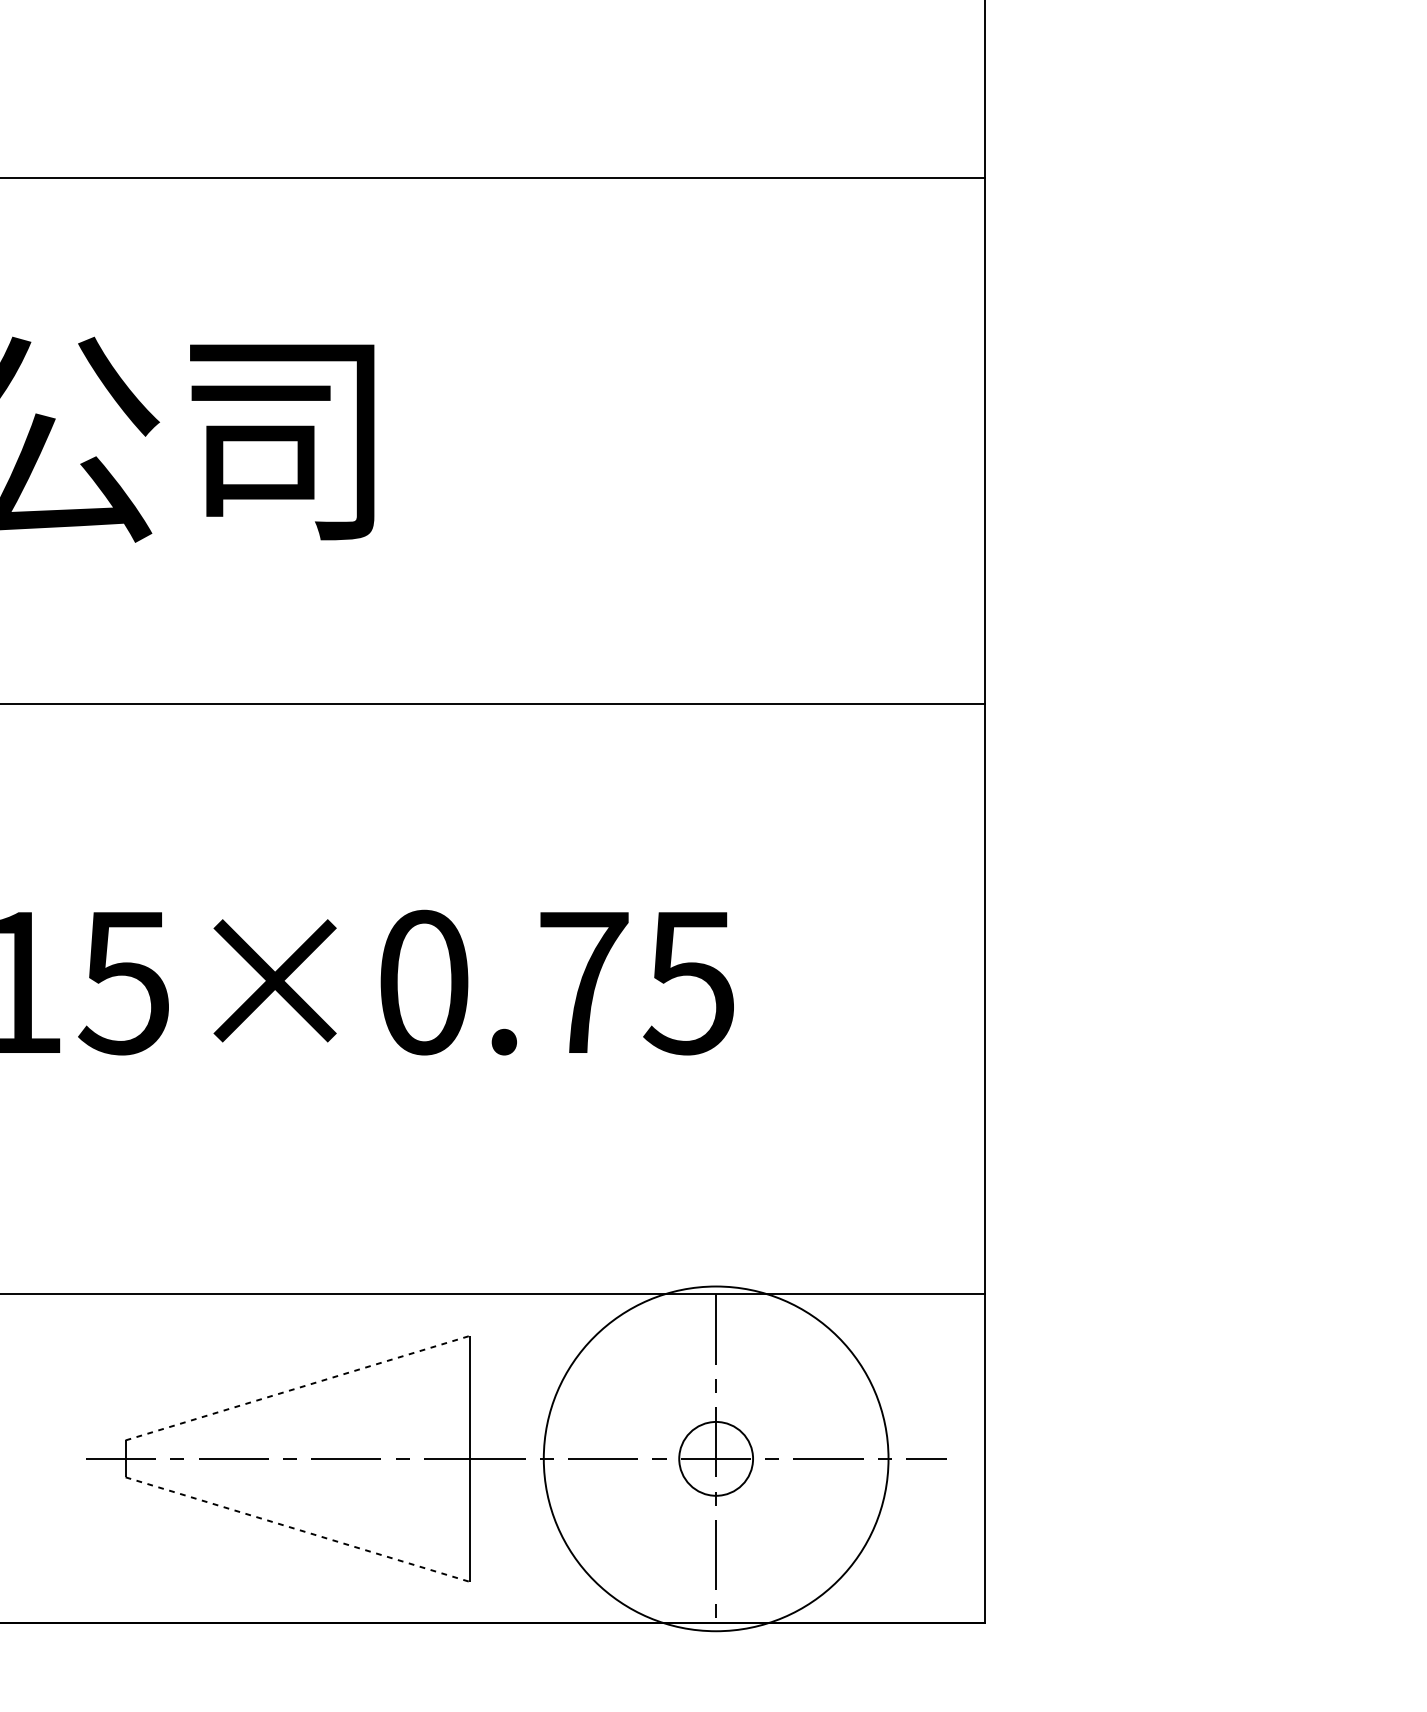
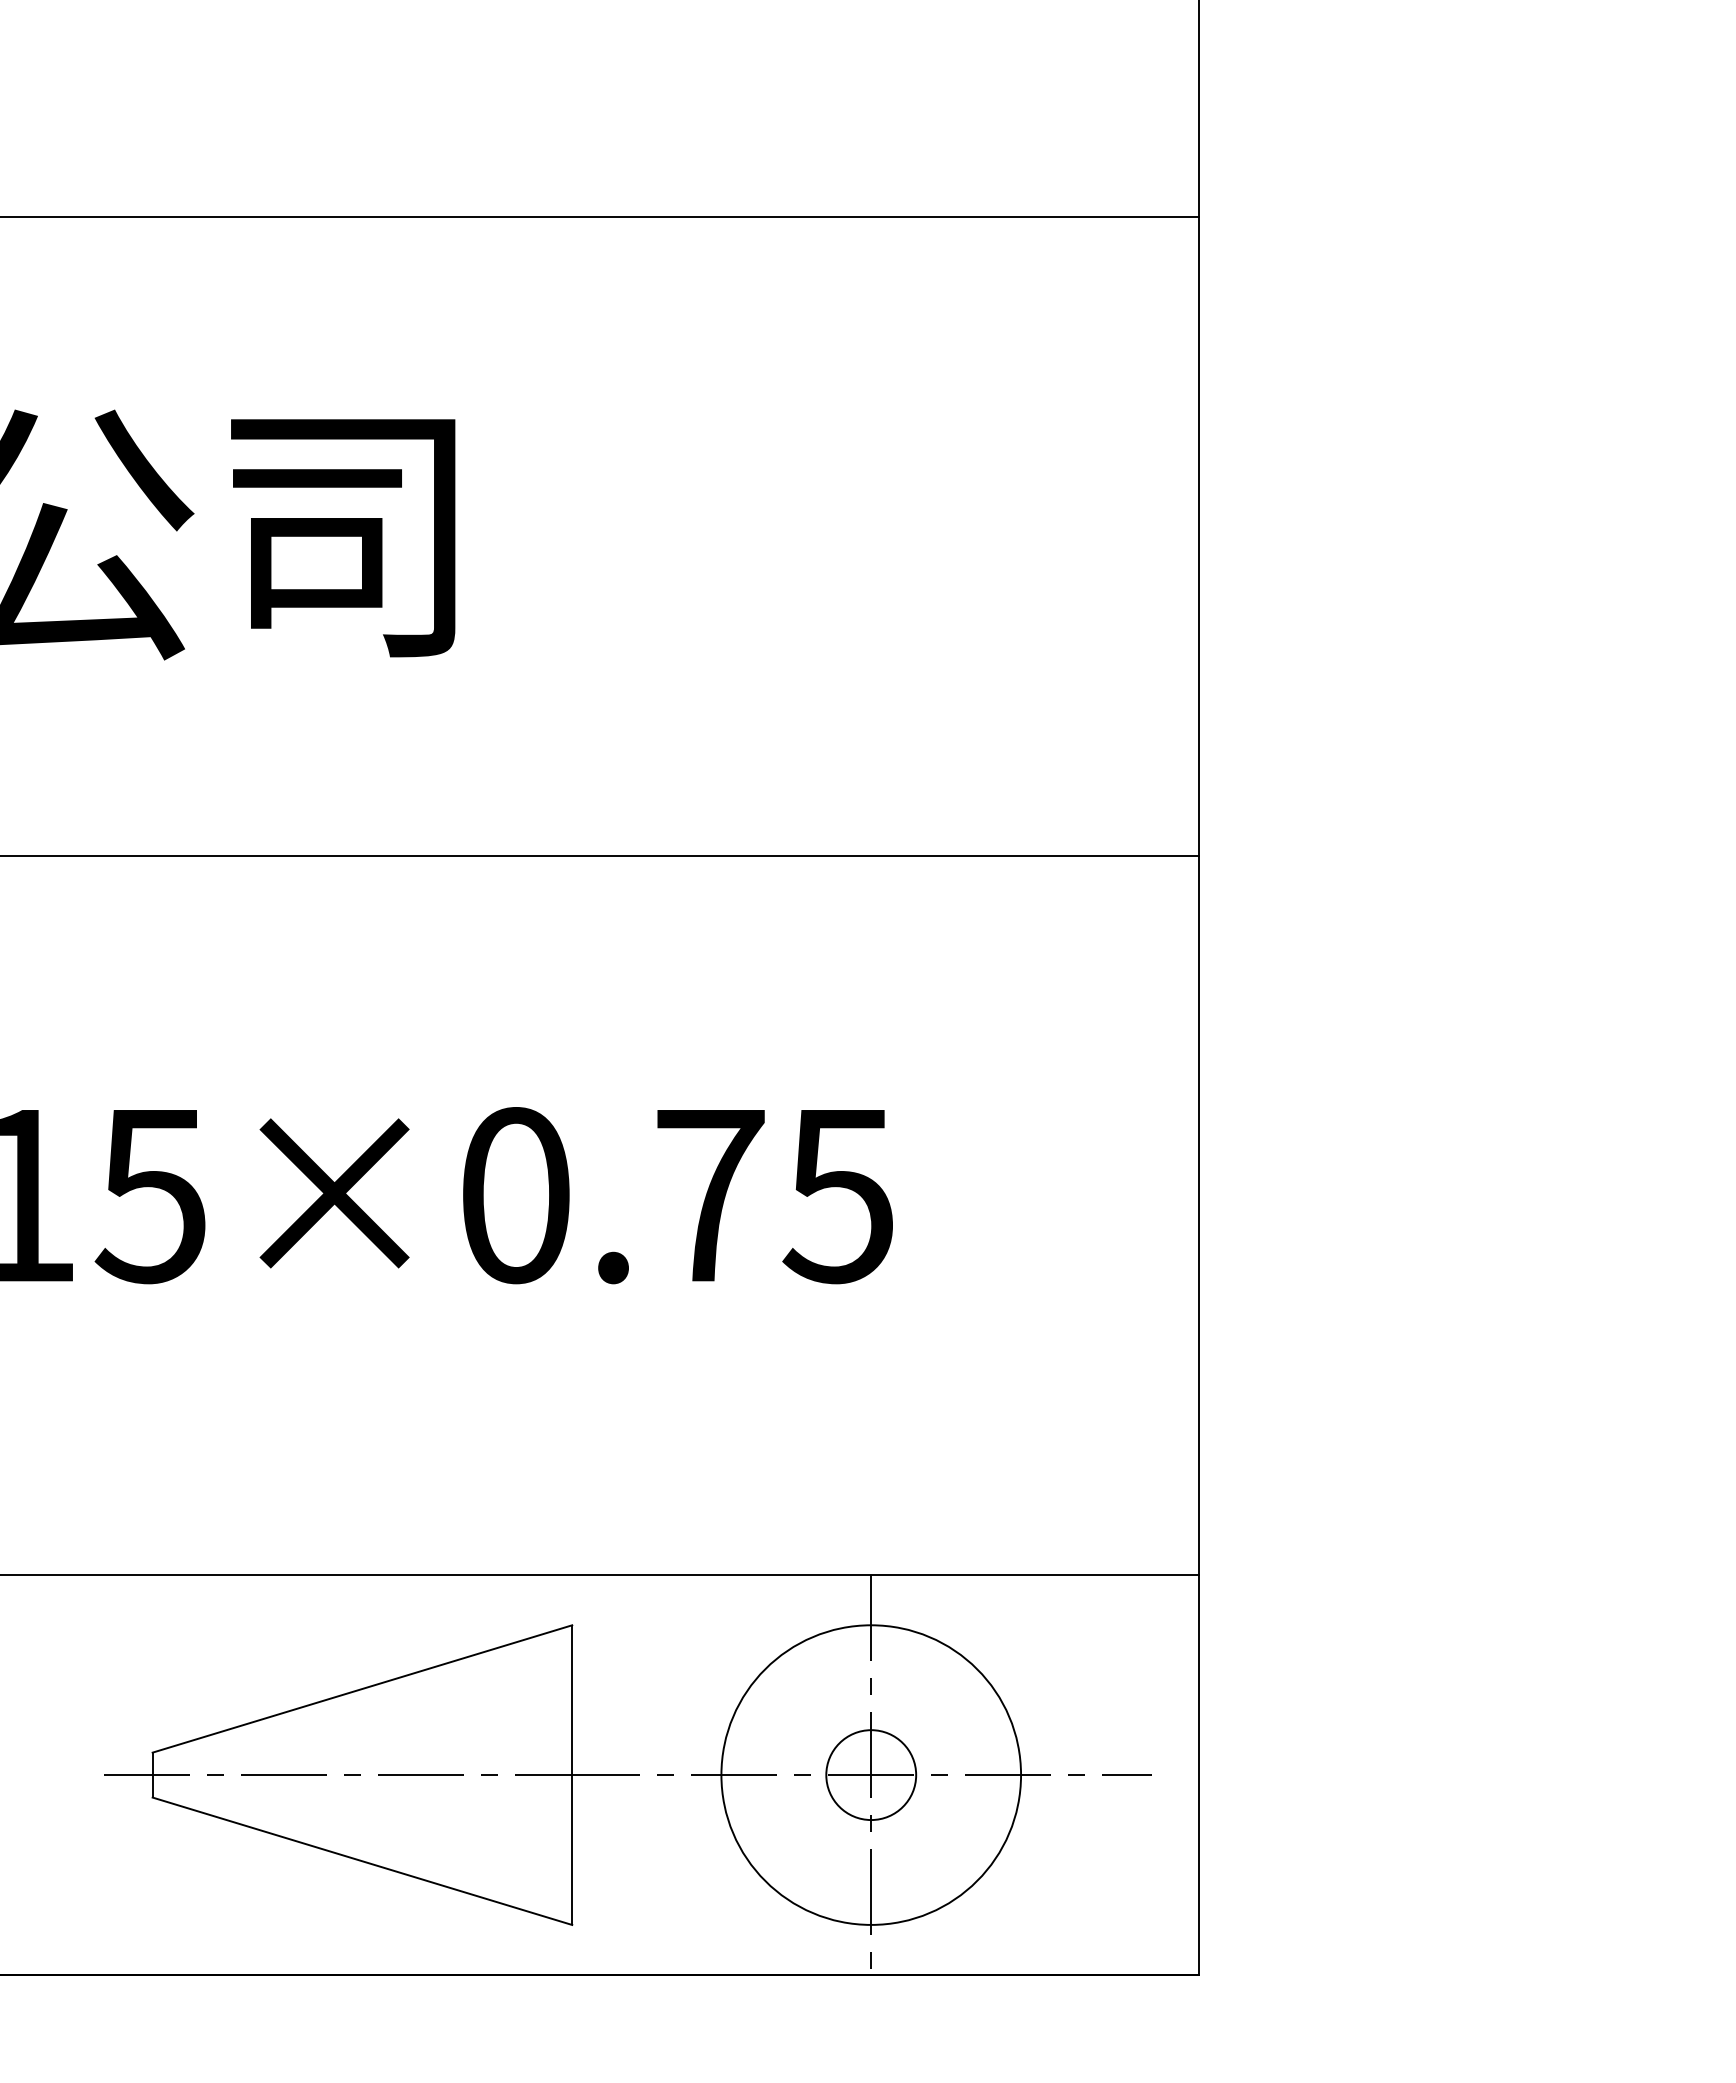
line: (298, 1387) -> (362, 1688), dashed -> solid
circle: (716, 1458) -> (871, 1774), size x0.71
line: (298, 1529) -> (362, 1861), dashed -> solid

